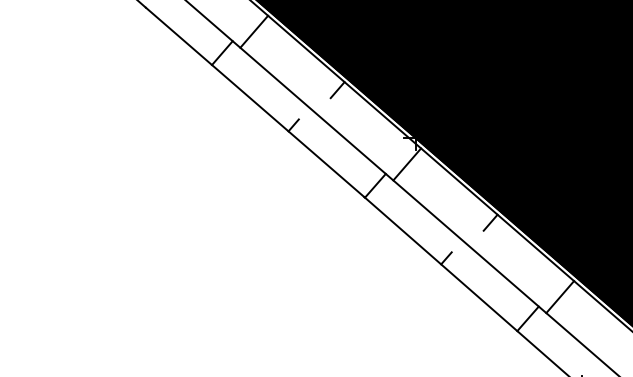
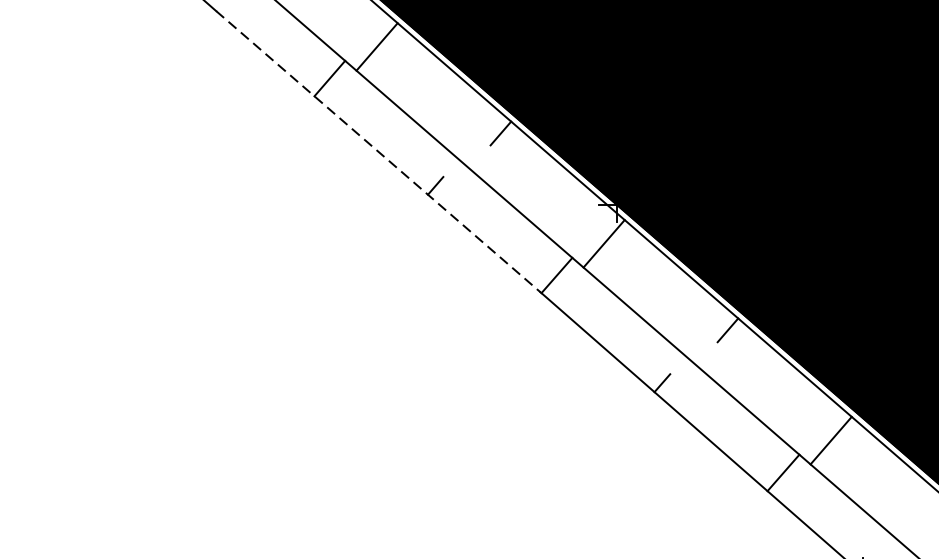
line: (255, 102) -> (378, 151), solid -> dashed

